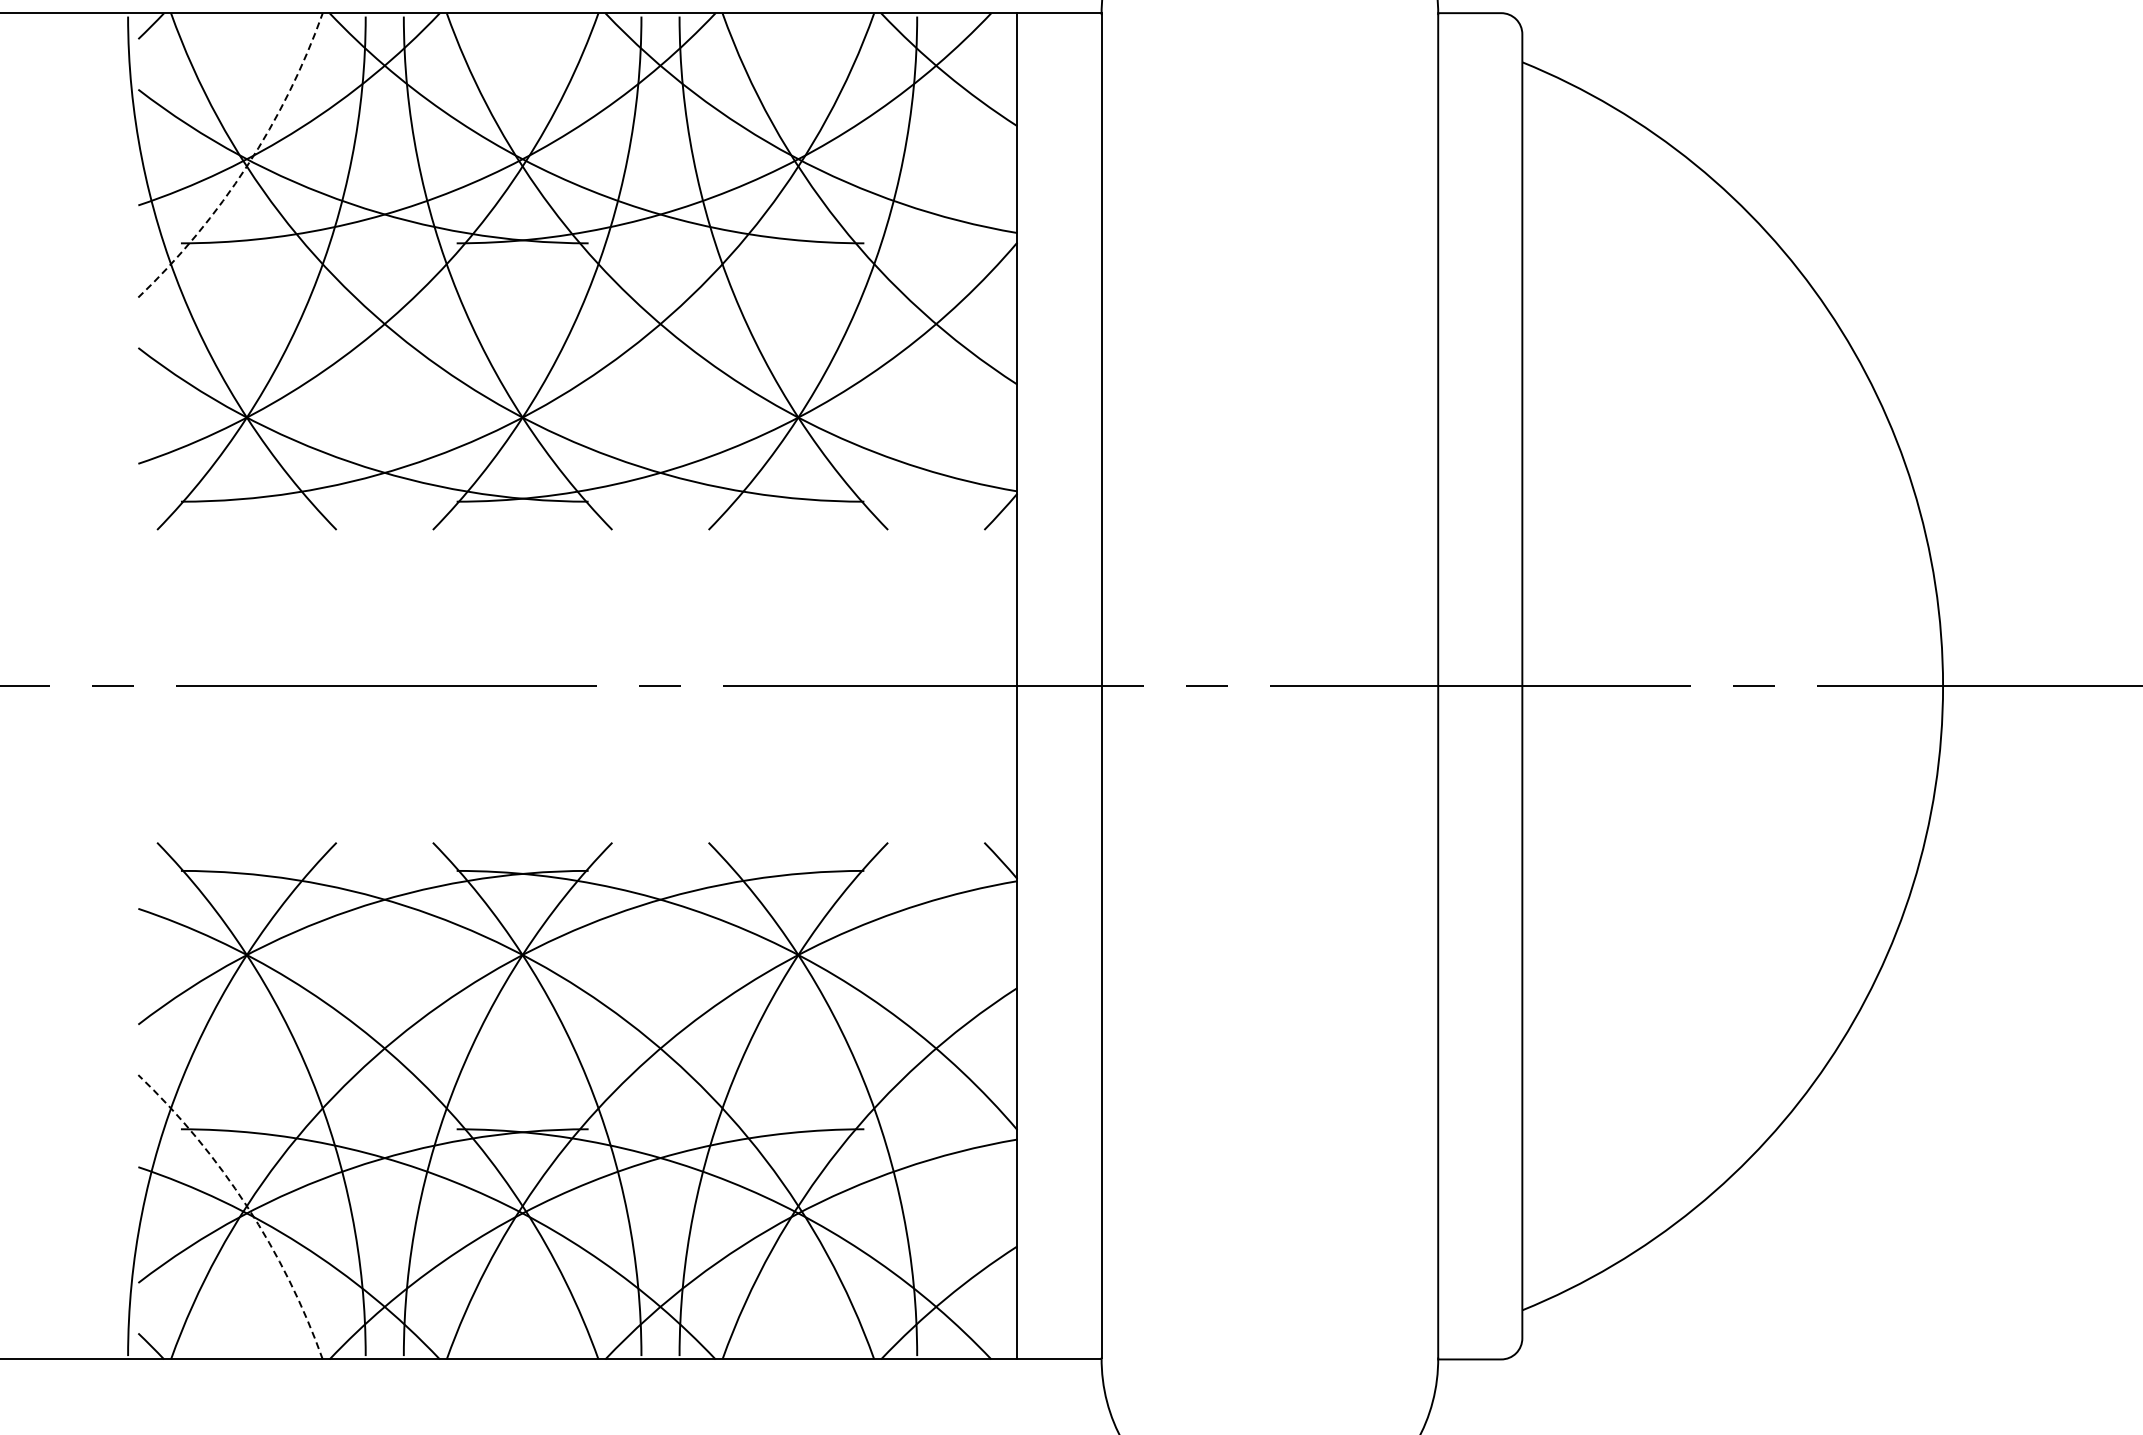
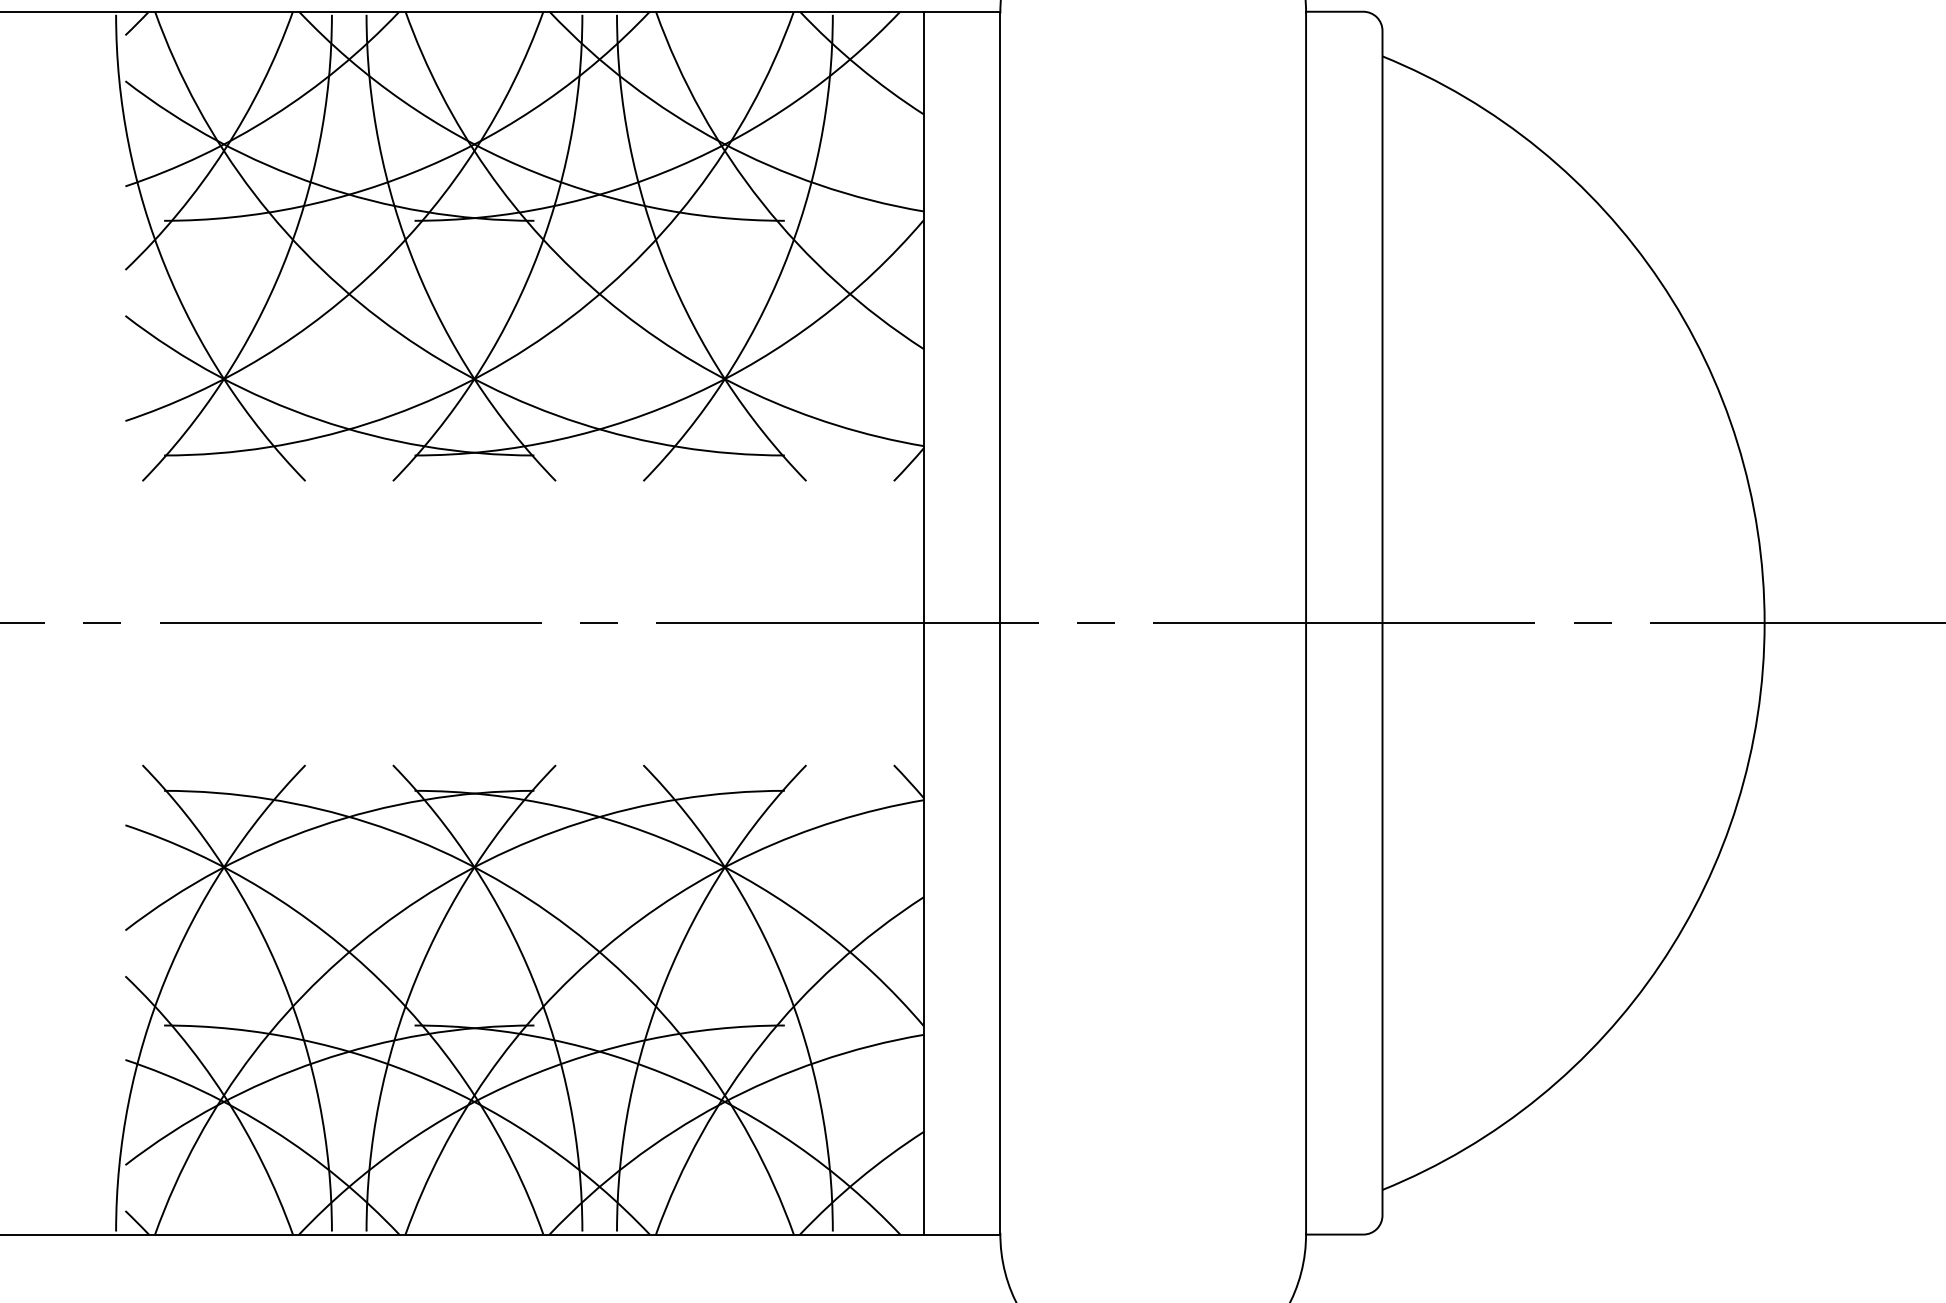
arc: (247, 166) -> (224, 151), dashed -> solid
arc: (247, 1206) -> (224, 1095), dashed -> solid

